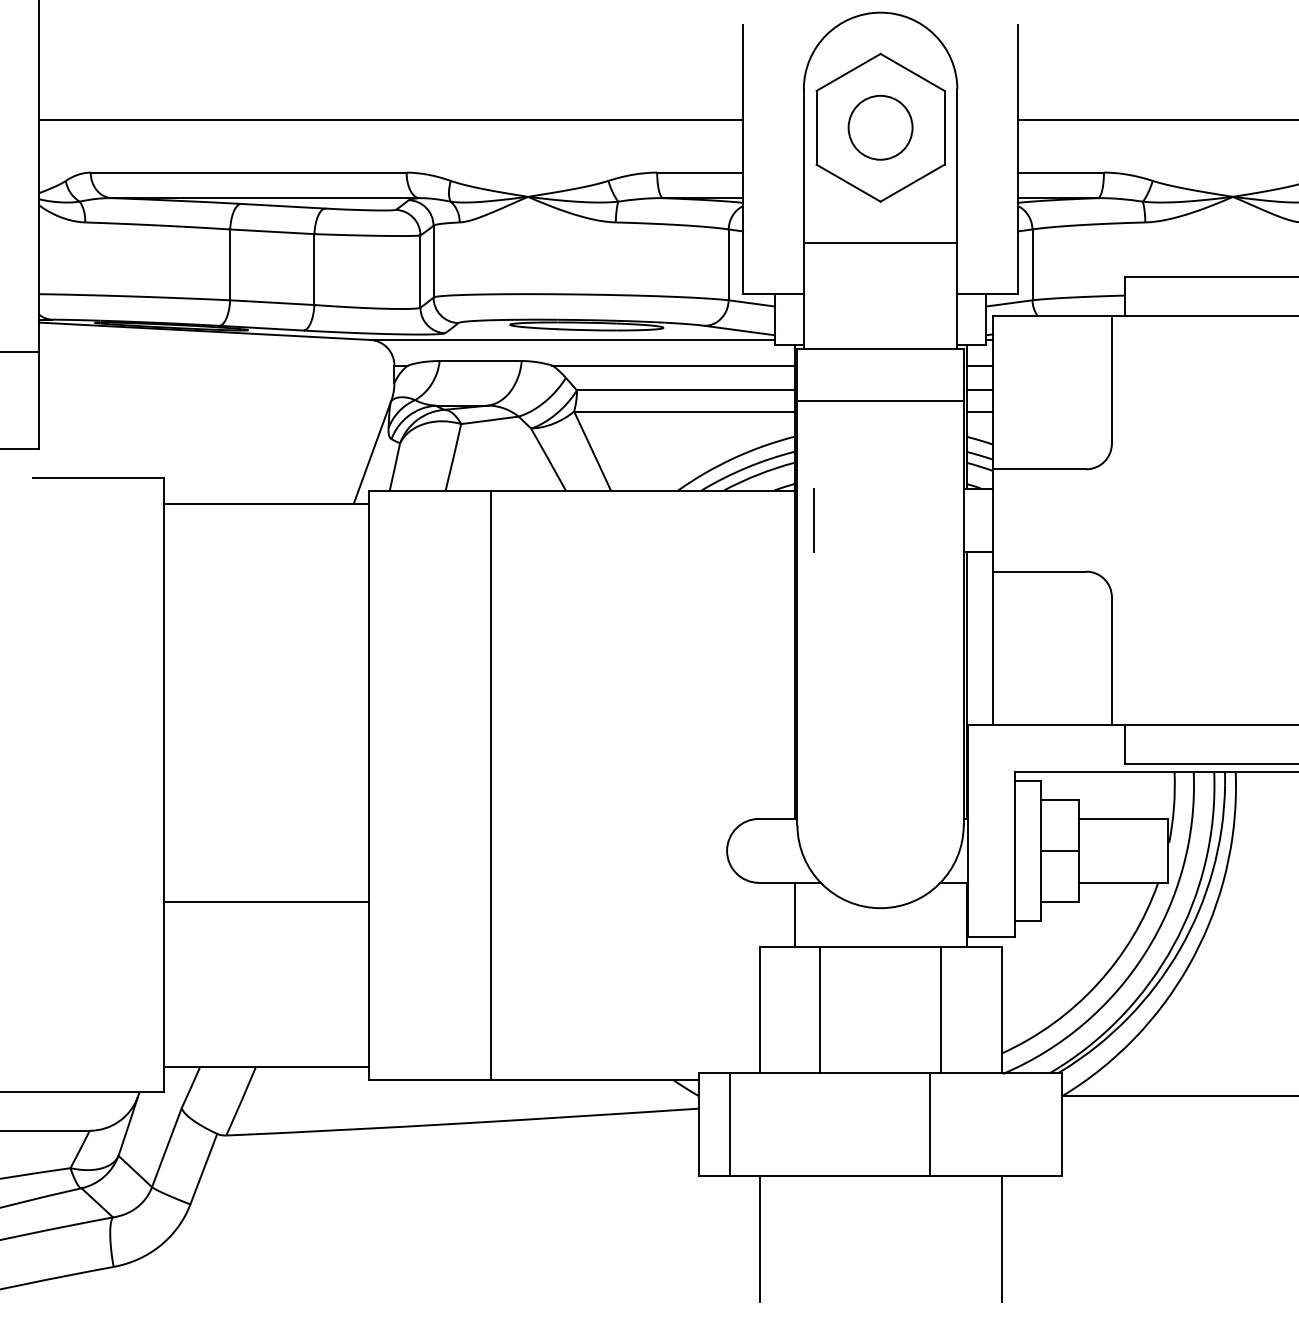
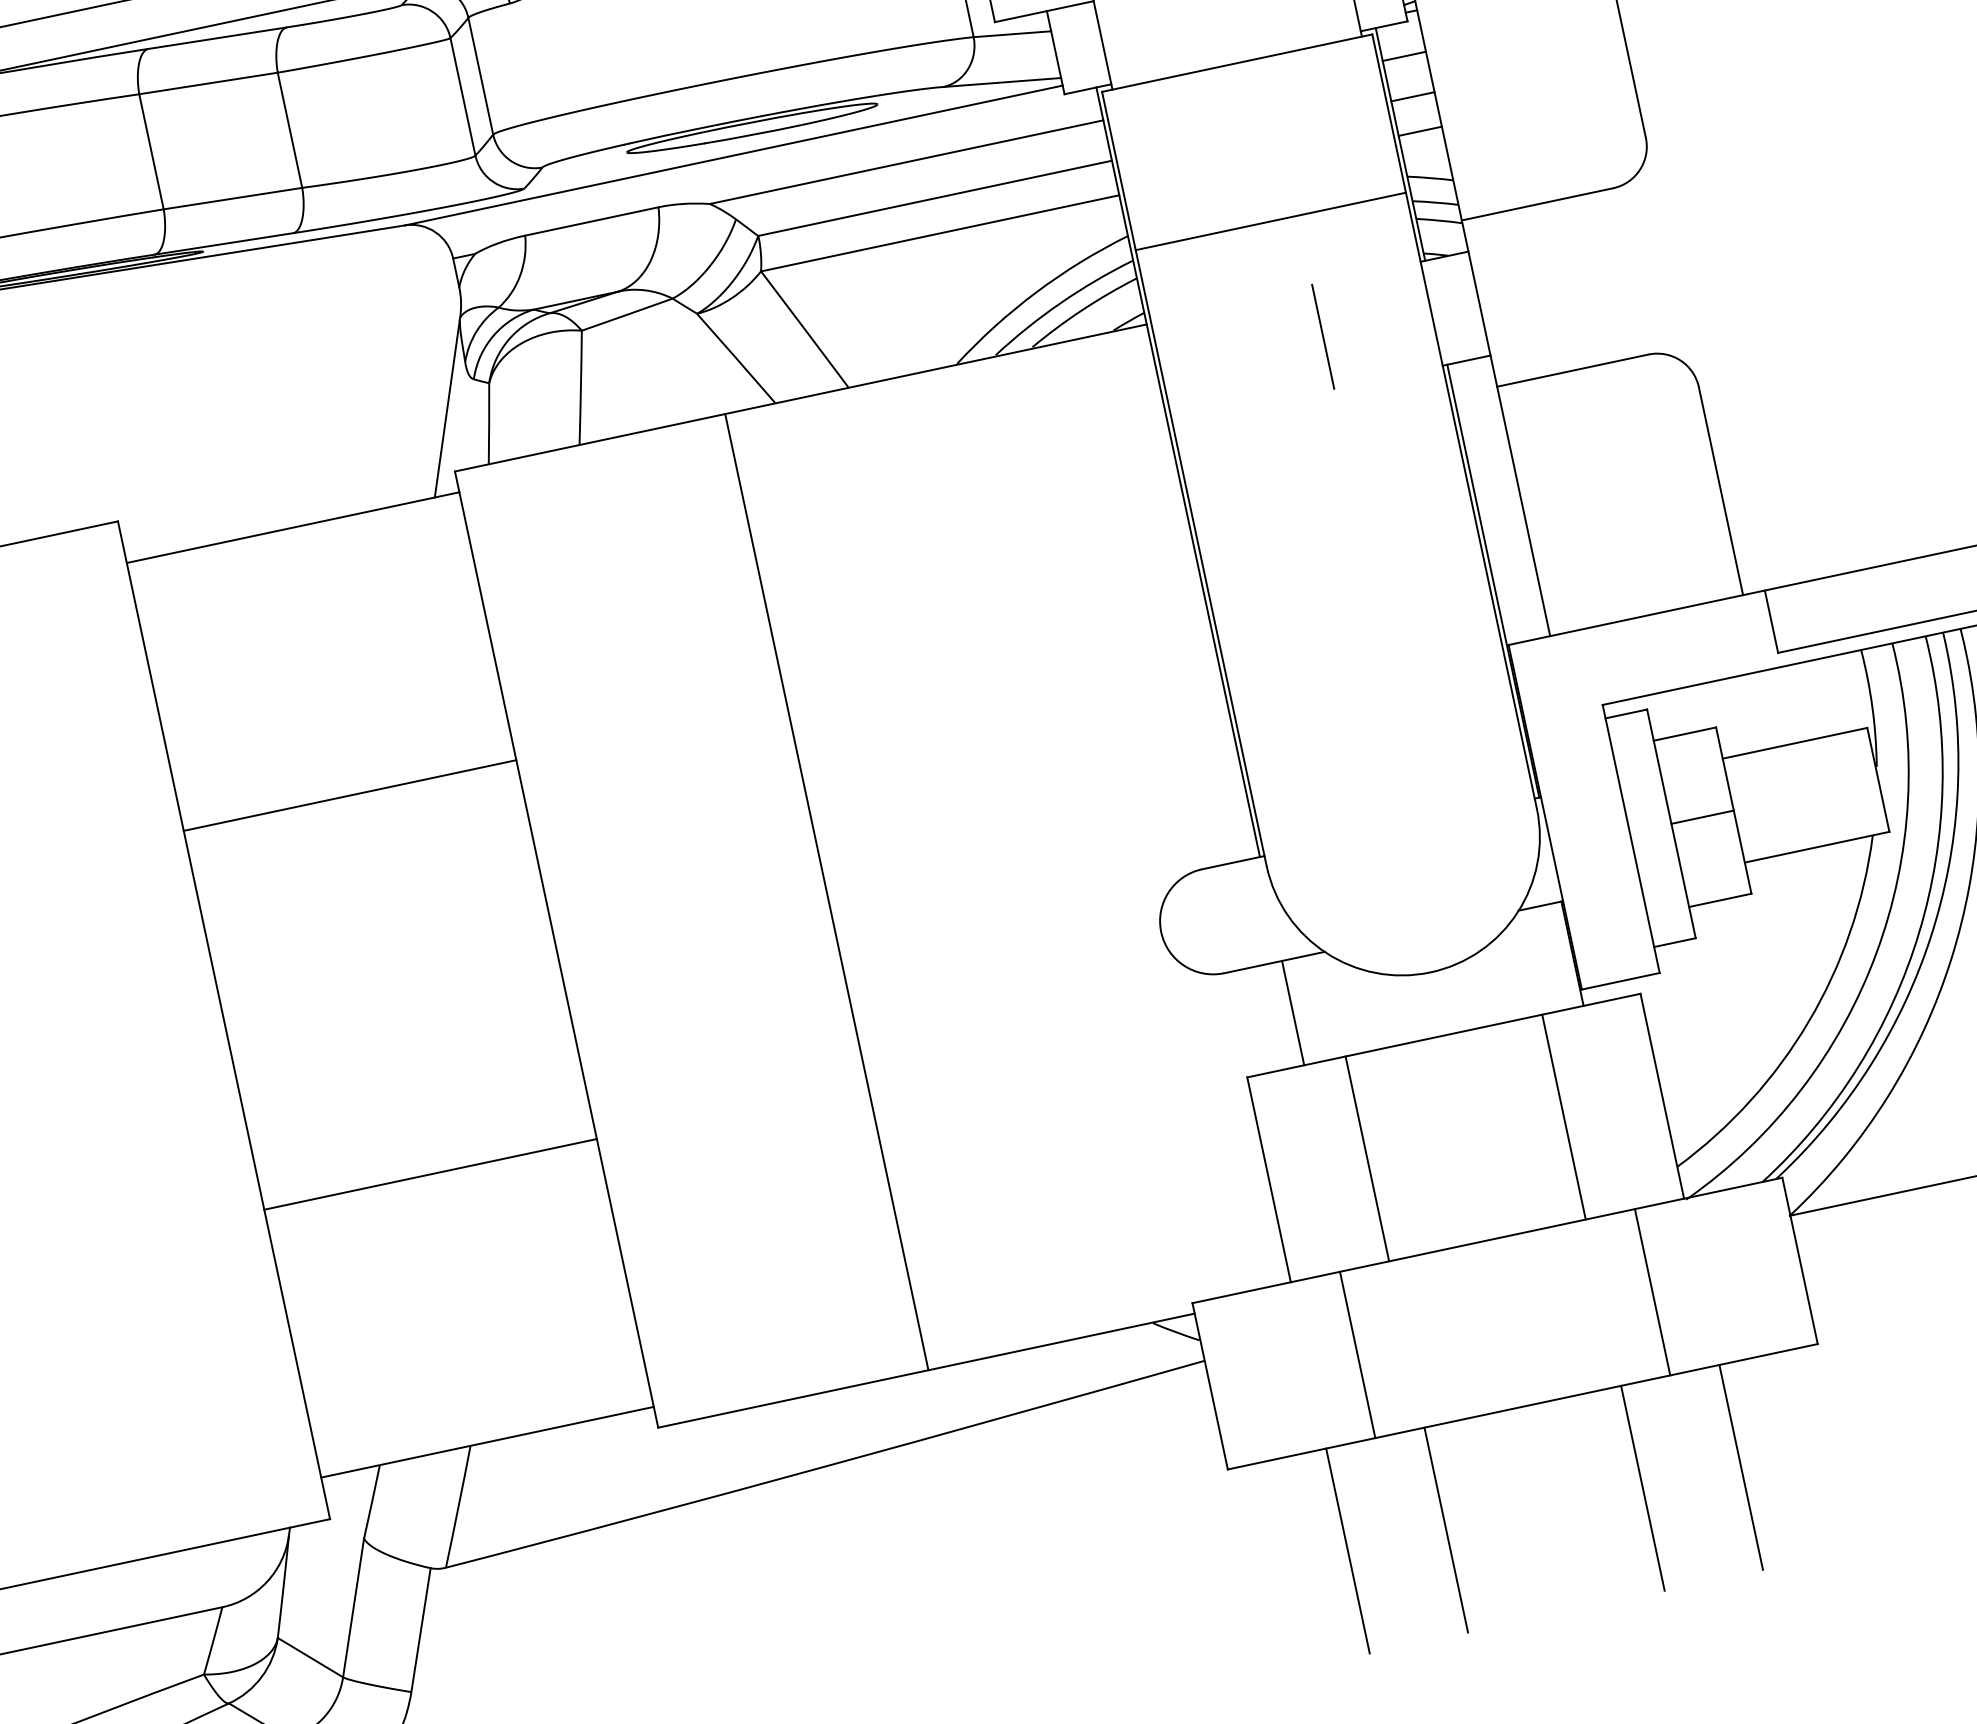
line: (880, 401) -> (1270, 222), moved
line: (813, 520) -> (1322, 336), moved
line: (266, 668) -> (349, 795), added
line: (491, 785) -> (827, 892), moved
line: (729, 1124) -> (1357, 1355), moved
line: (930, 1124) -> (1652, 1292), moved
line: (820, 1238) -> (1446, 1529), added
line: (941, 1238) -> (1643, 1488), added

